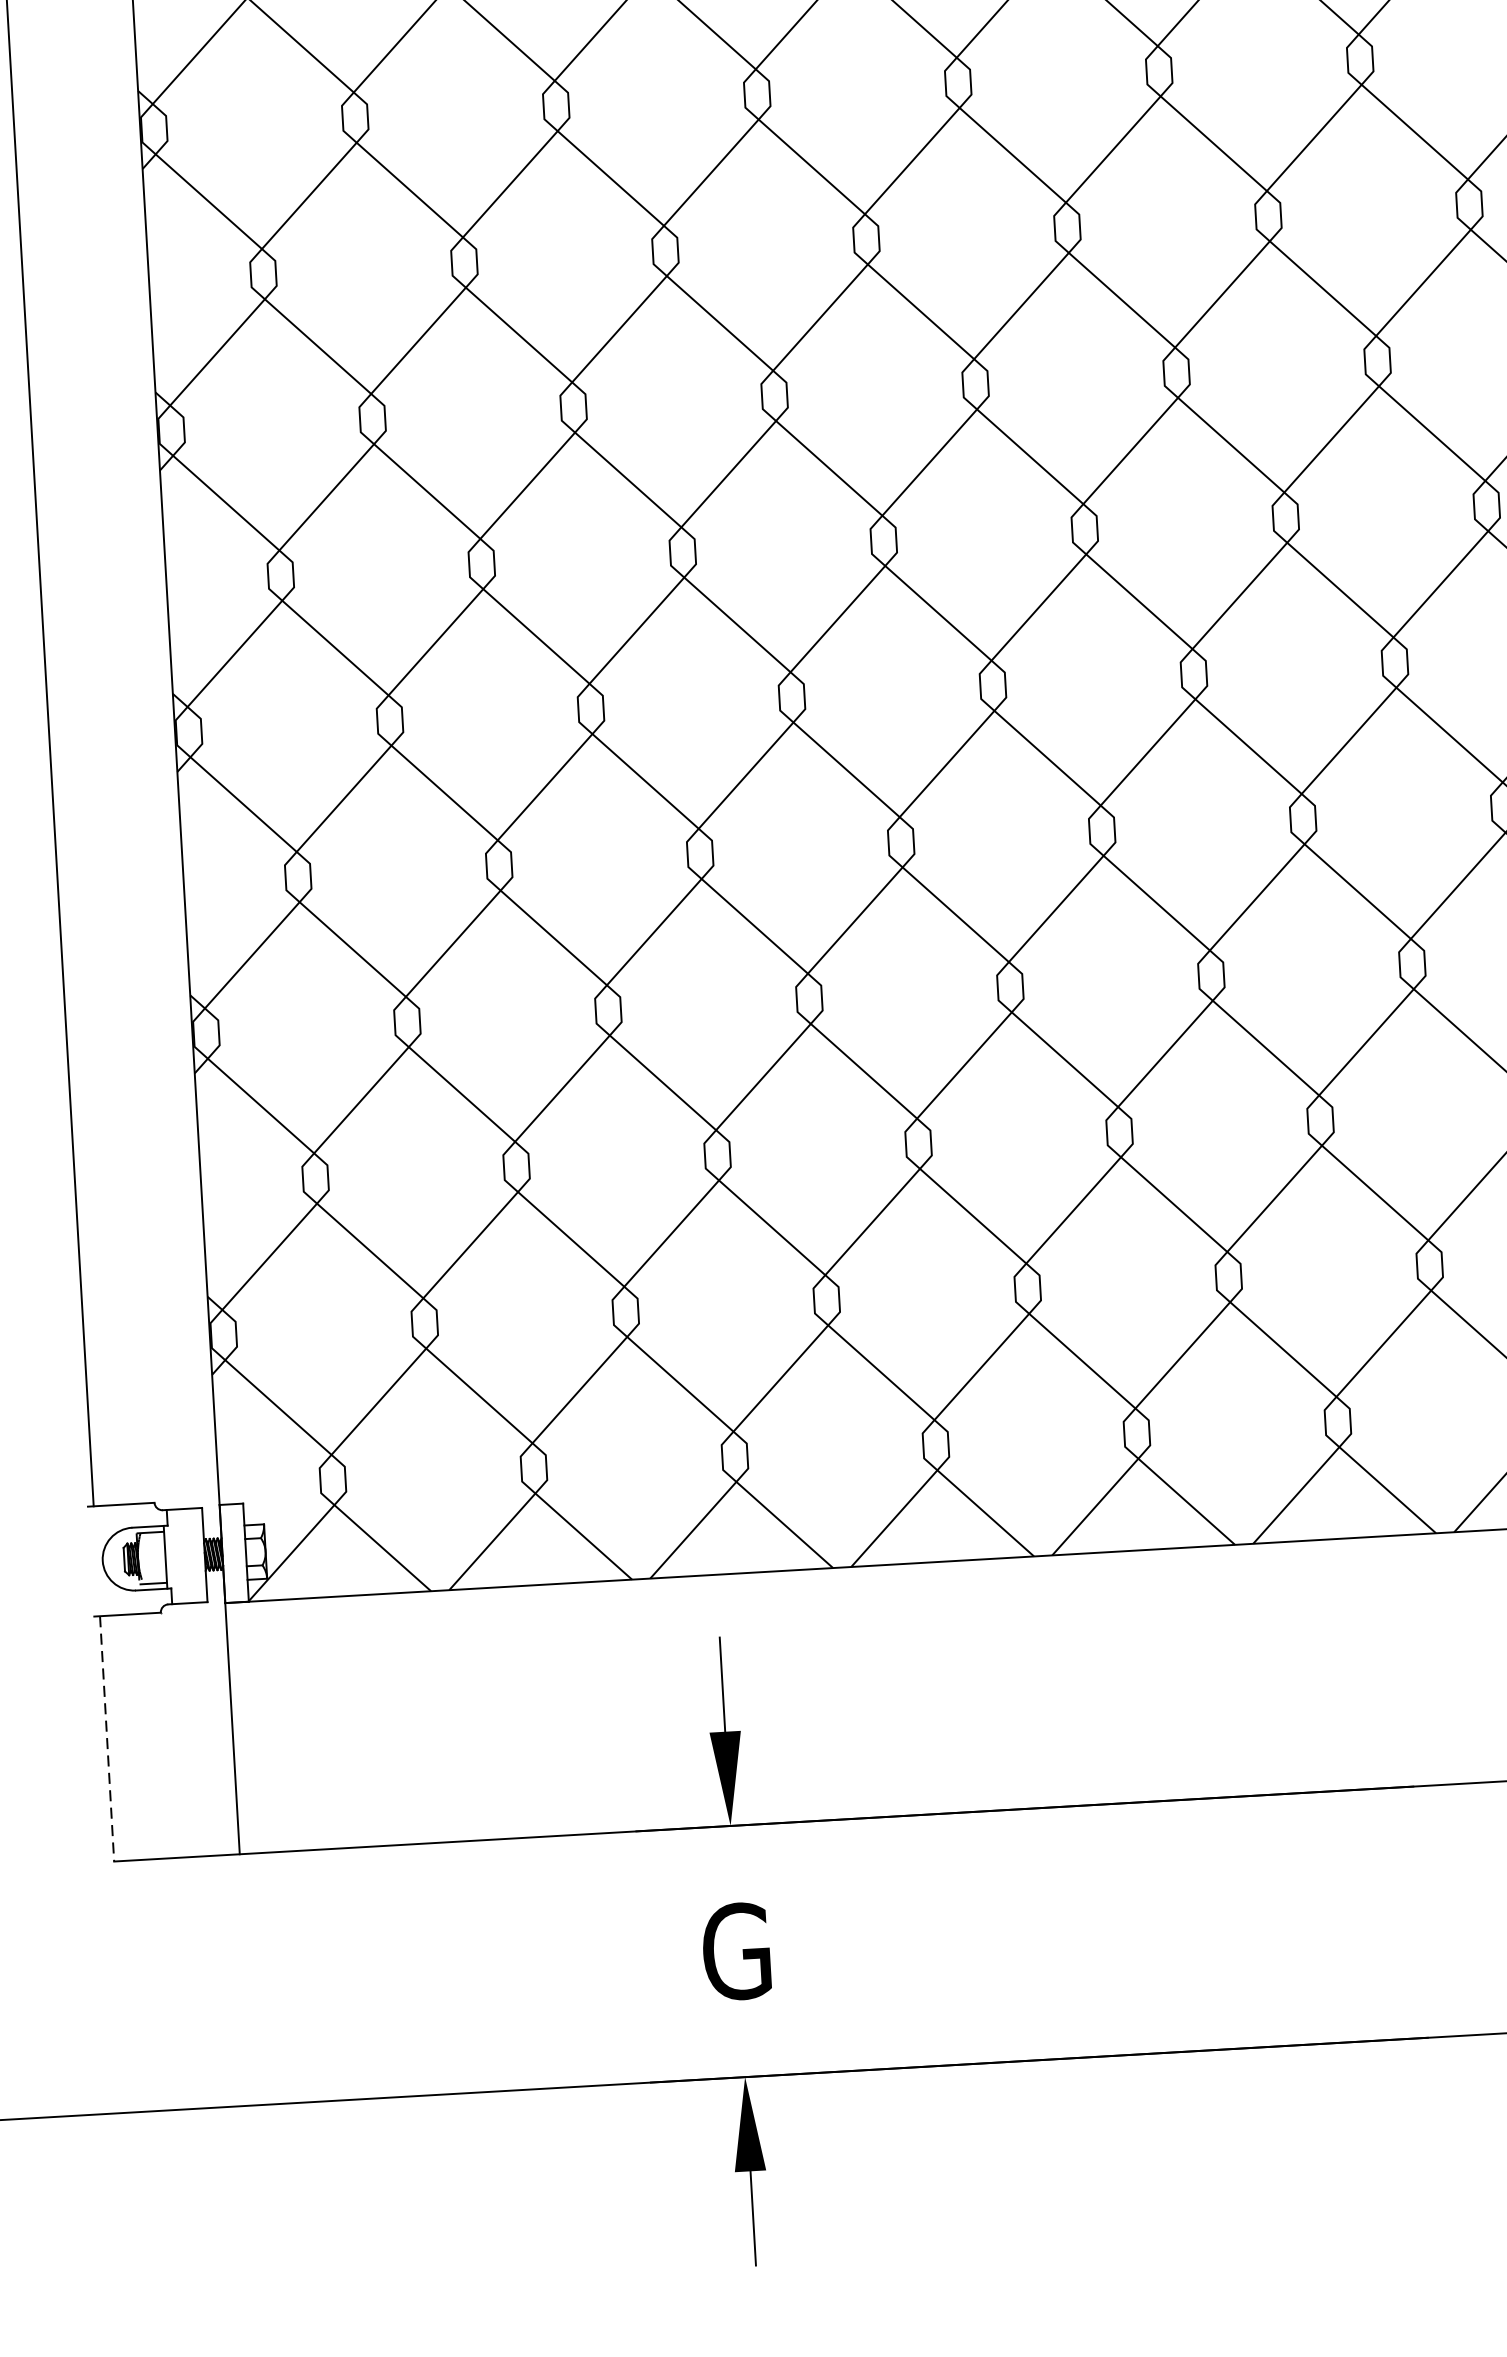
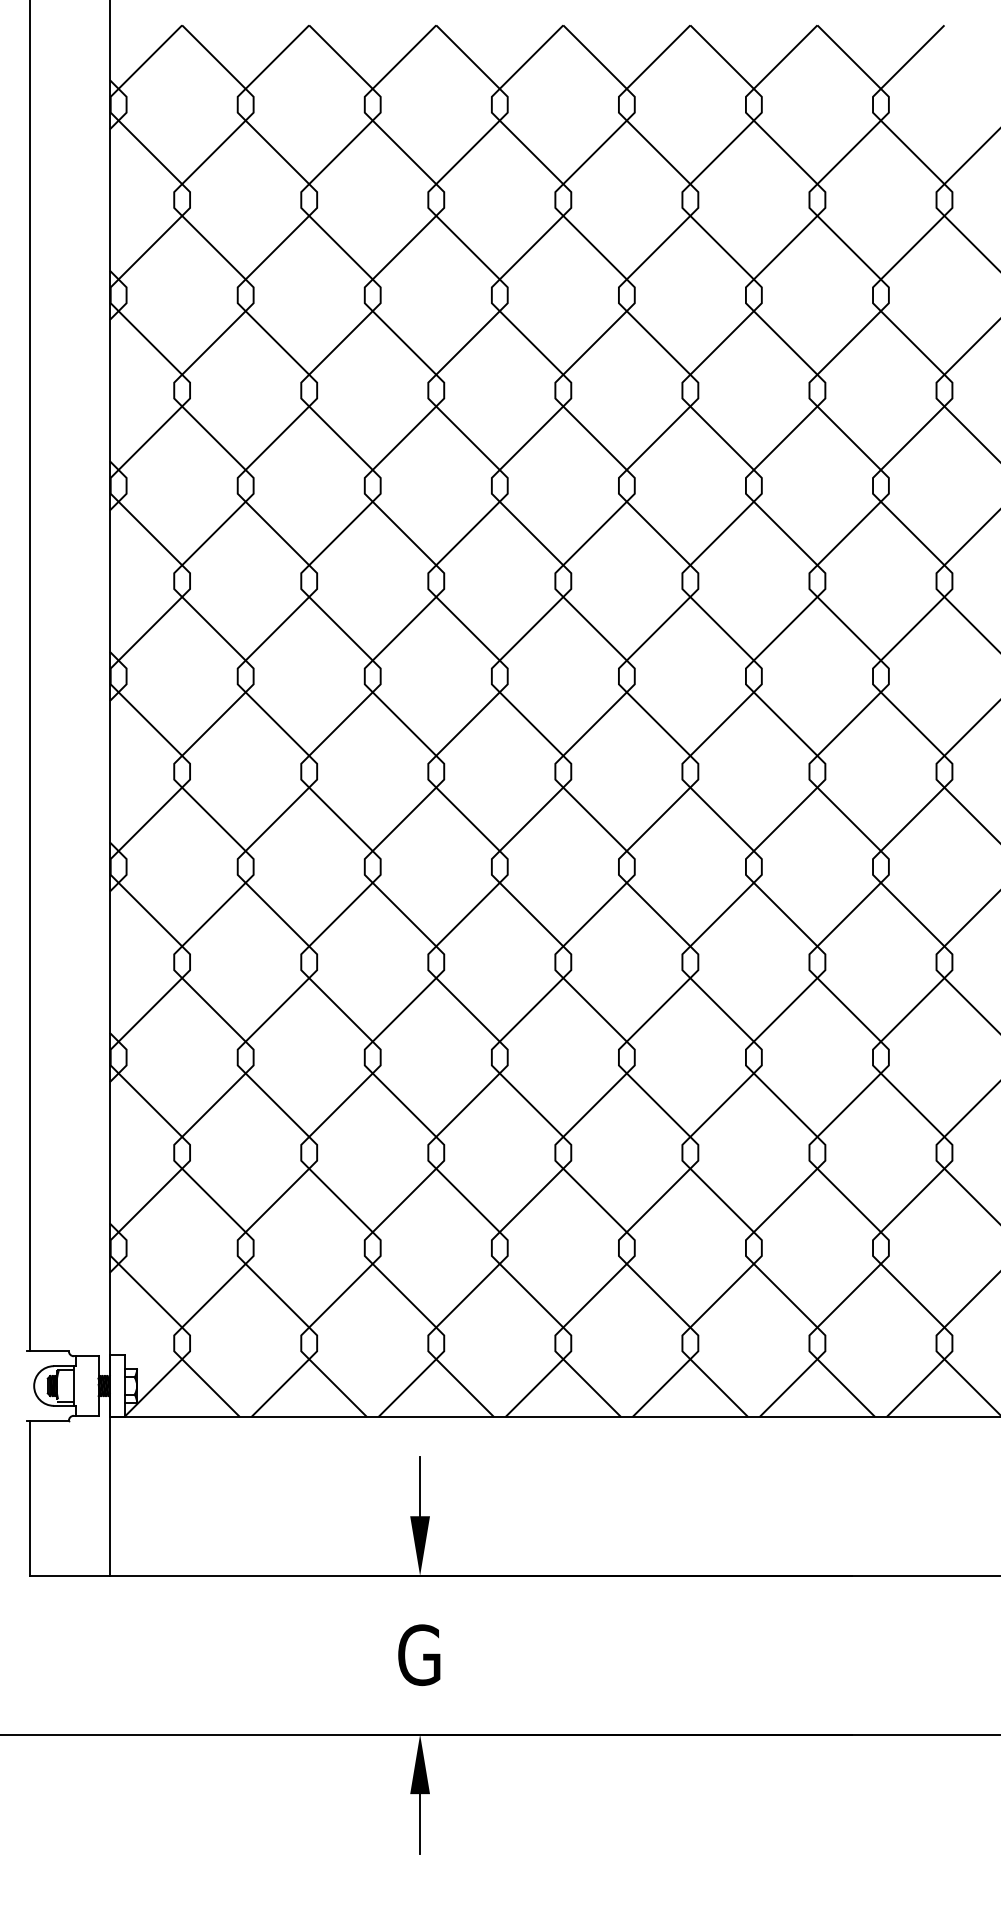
line: (107, 1739) -> (30, 1498), dashed -> solid

